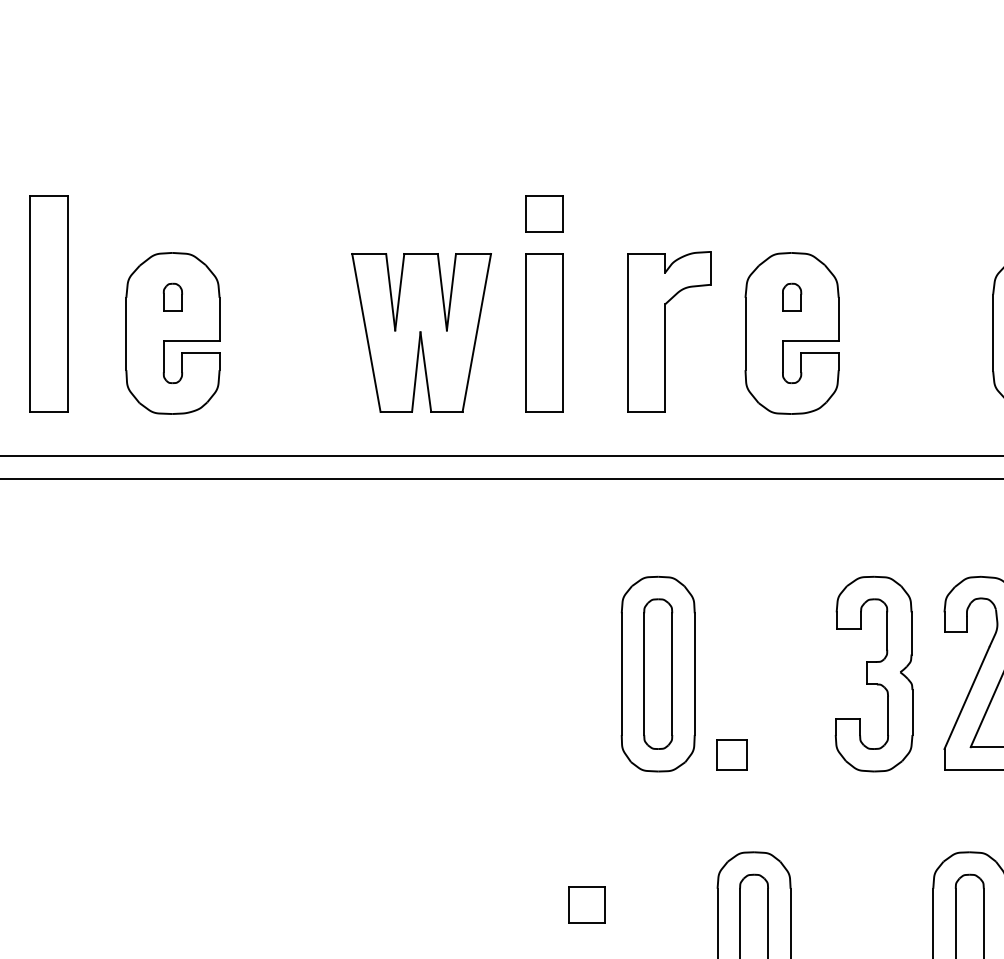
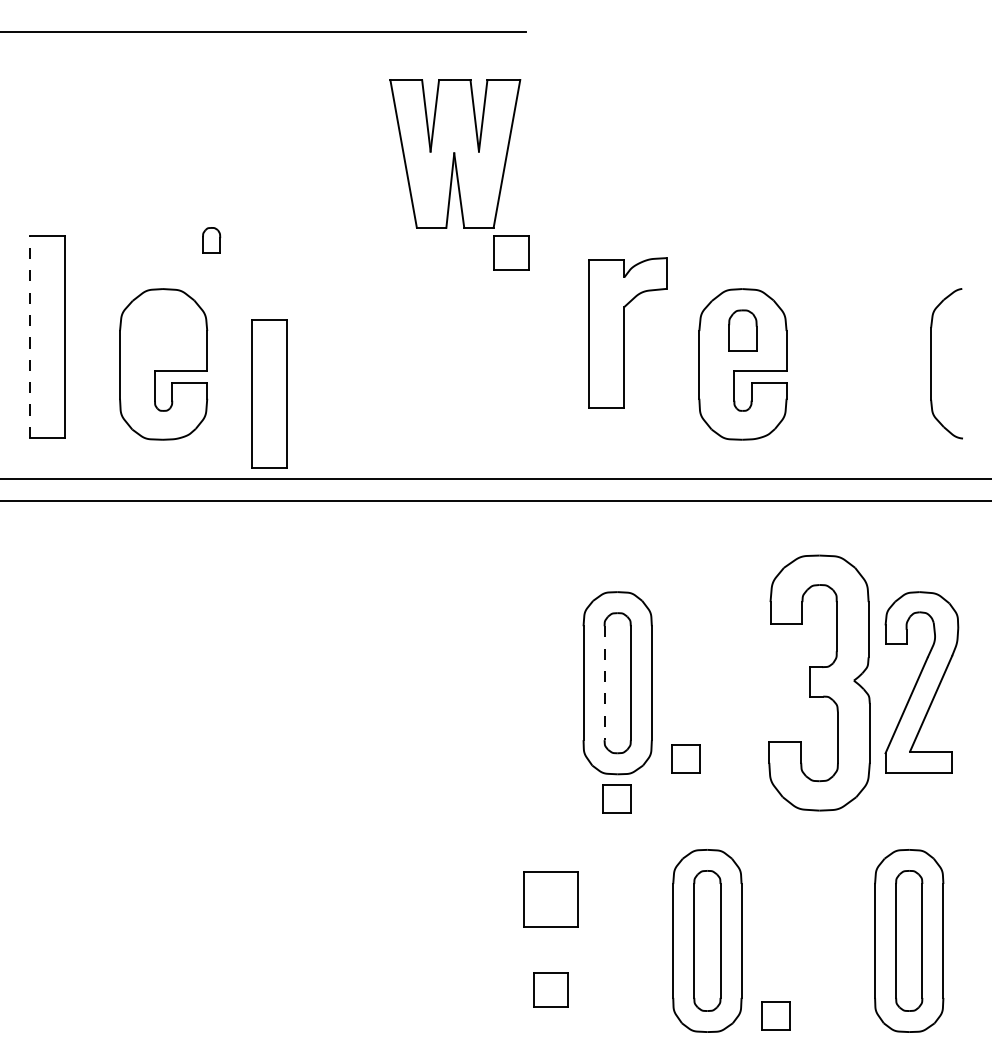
part: (172, 297) -> (211, 240), moved
part: (791, 297) -> (742, 330), size x1.6
line: (30, 303) -> (30, 336), solid -> dashed
part: (668, 331) -> (627, 332), moved
part: (421, 332) -> (455, 153), moved
part: (544, 332) -> (269, 393), moved
line: (644, 674) -> (604, 683), solid -> dashed
part: (873, 674) -> (819, 683), size x1.4
part: (656, 797) -> (616, 798), added
part: (586, 904) -> (550, 898), size x1.6

